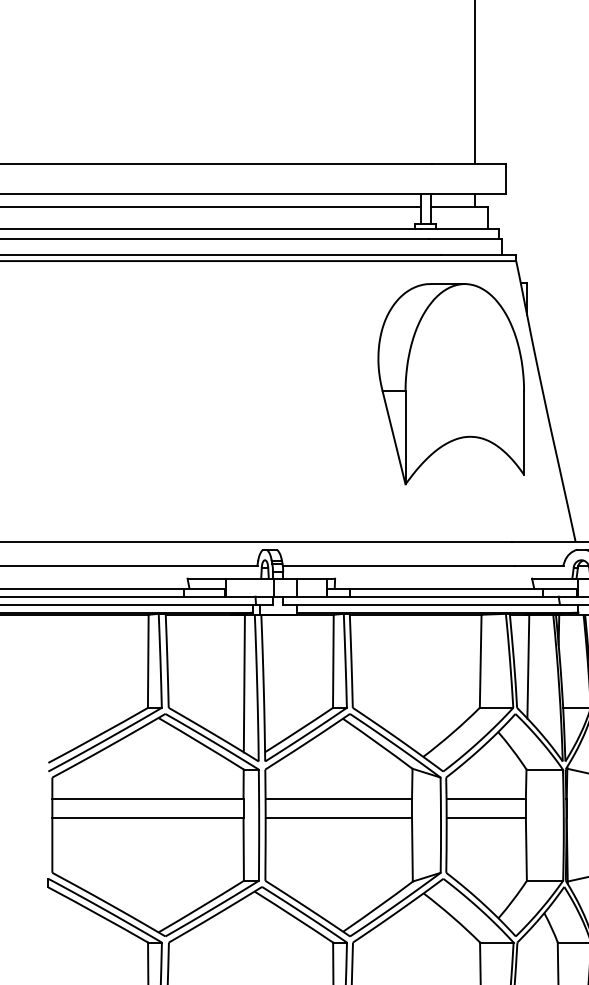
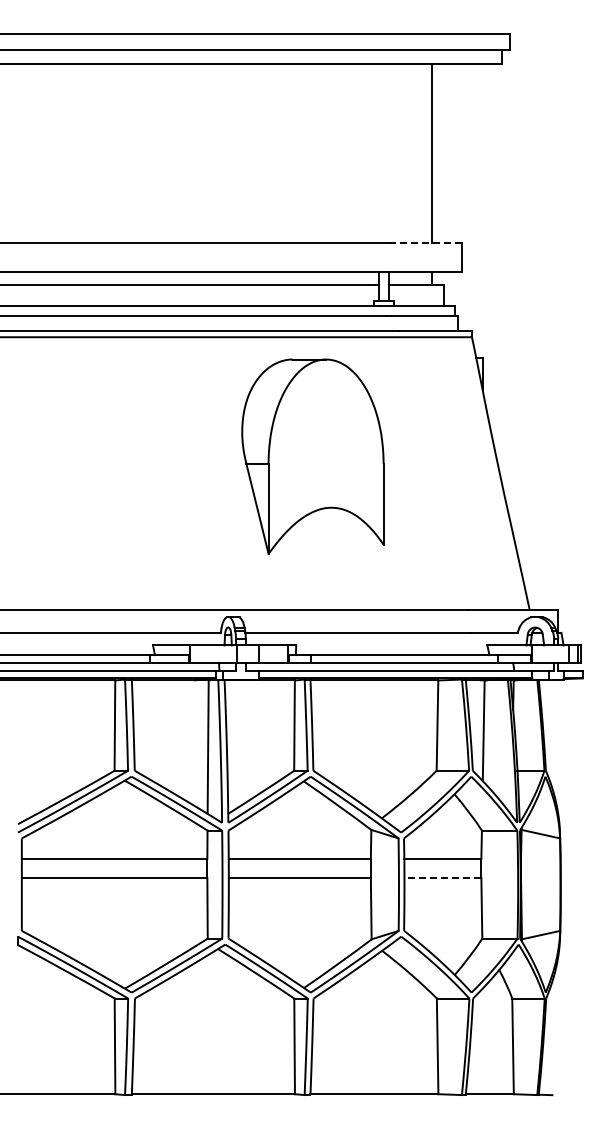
line: (469, 164) -> (426, 243), solid -> dashed
part: (450, 383) -> (312, 456), moved
line: (485, 817) -> (442, 877), solid -> dashed

